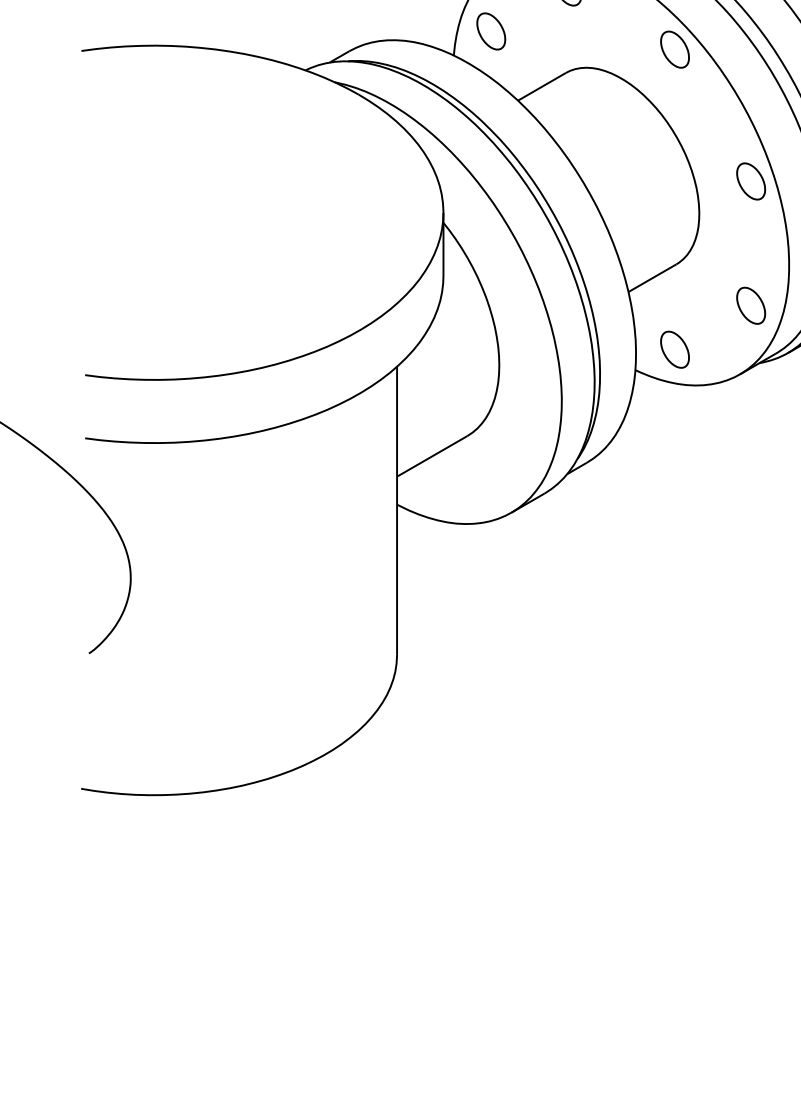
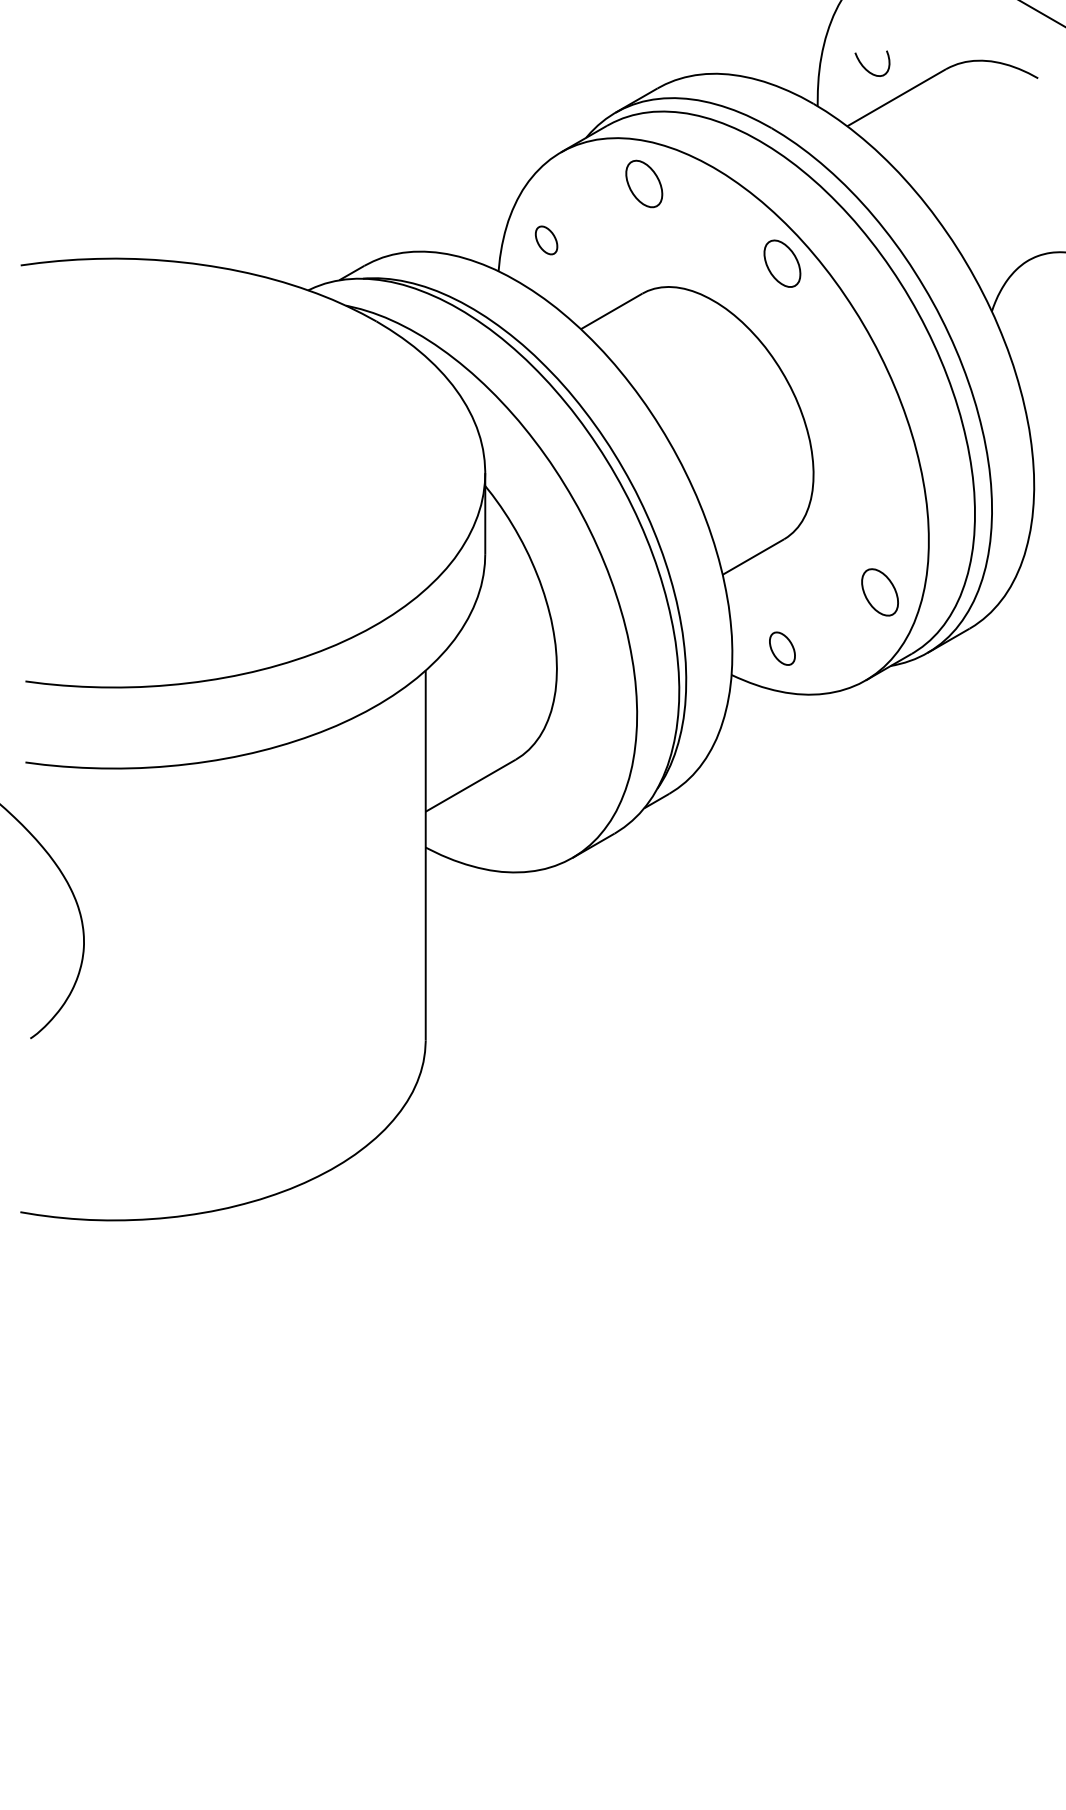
part: (491, 31) -> (546, 240), size x0.6
part: (750, 181) -> (879, 432), removed
part: (675, 349) -> (782, 648), size x0.7

